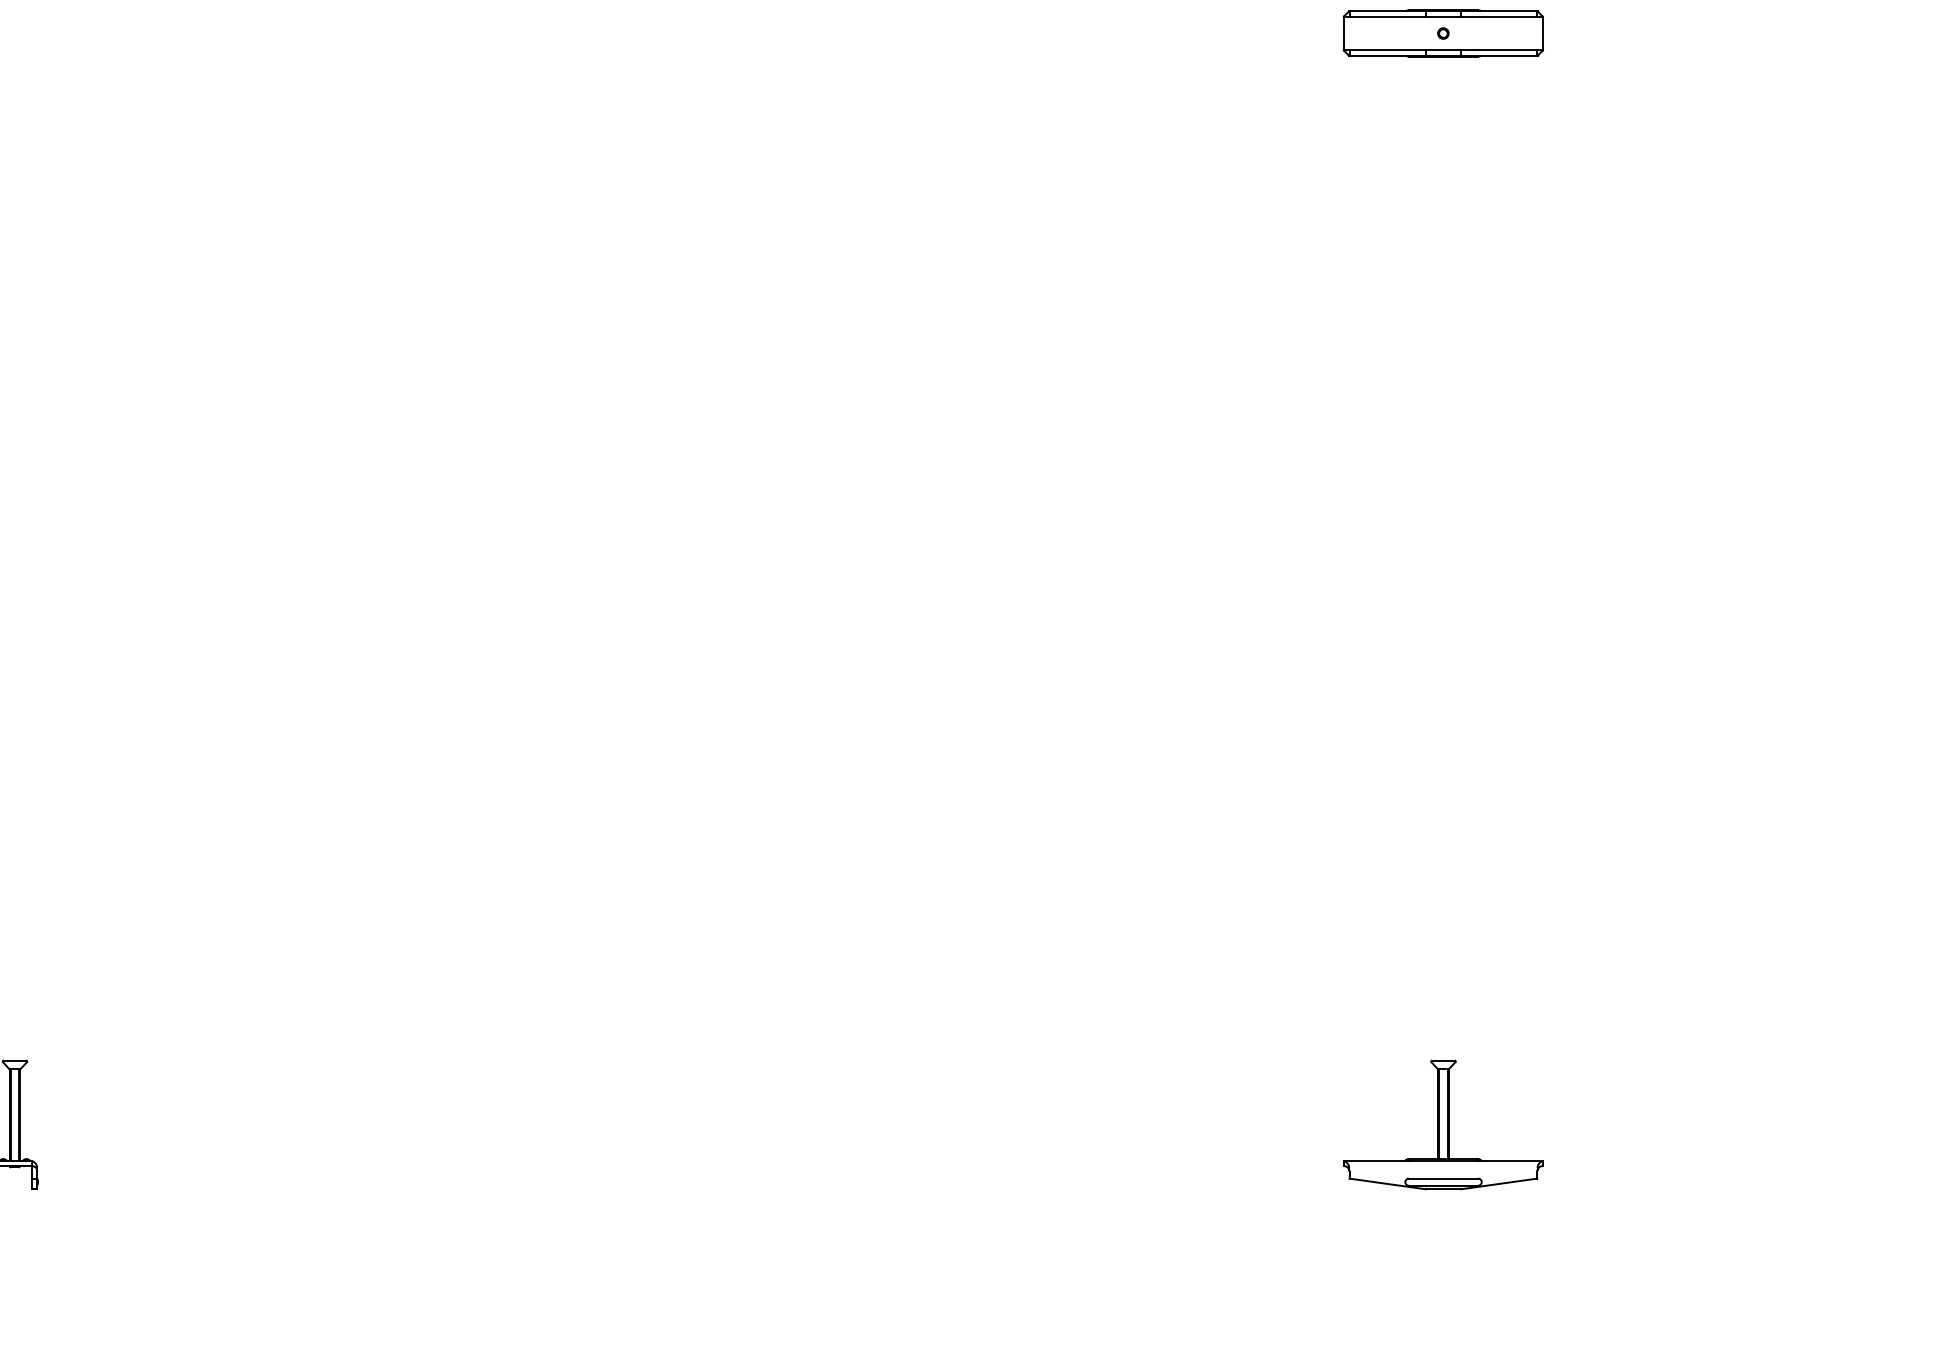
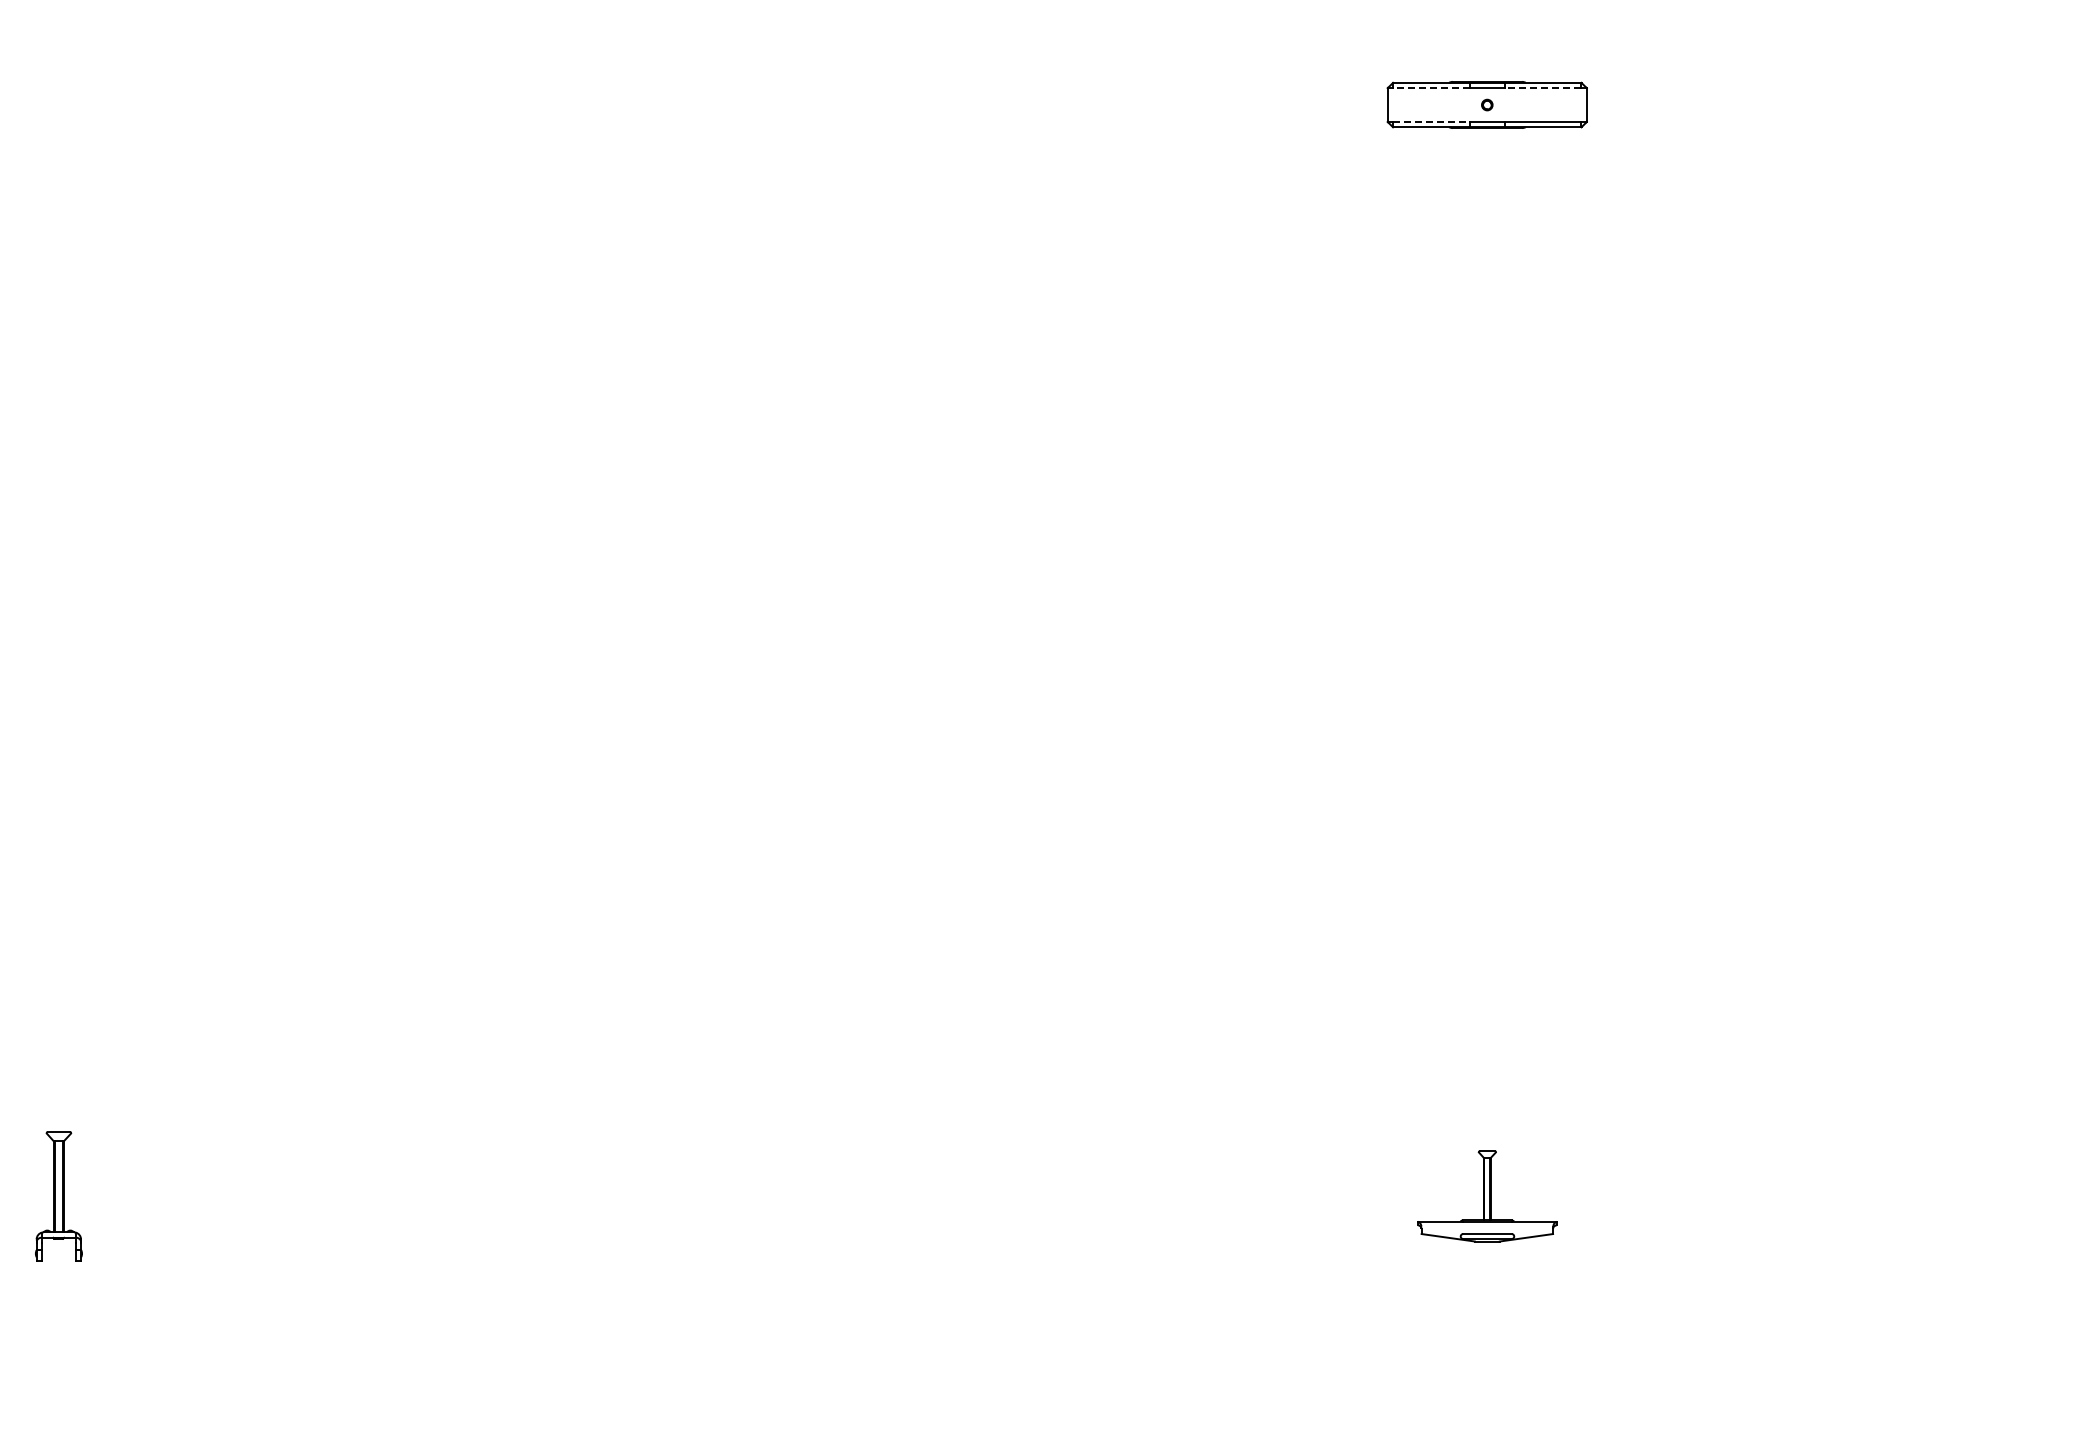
line: (1386, 16) -> (1430, 88), solid -> dashed
line: (1498, 16) -> (1542, 88), solid -> dashed
line: (1387, 49) -> (1431, 121), solid -> dashed
part: (1443, 1124) -> (1487, 1196), size x0.7

